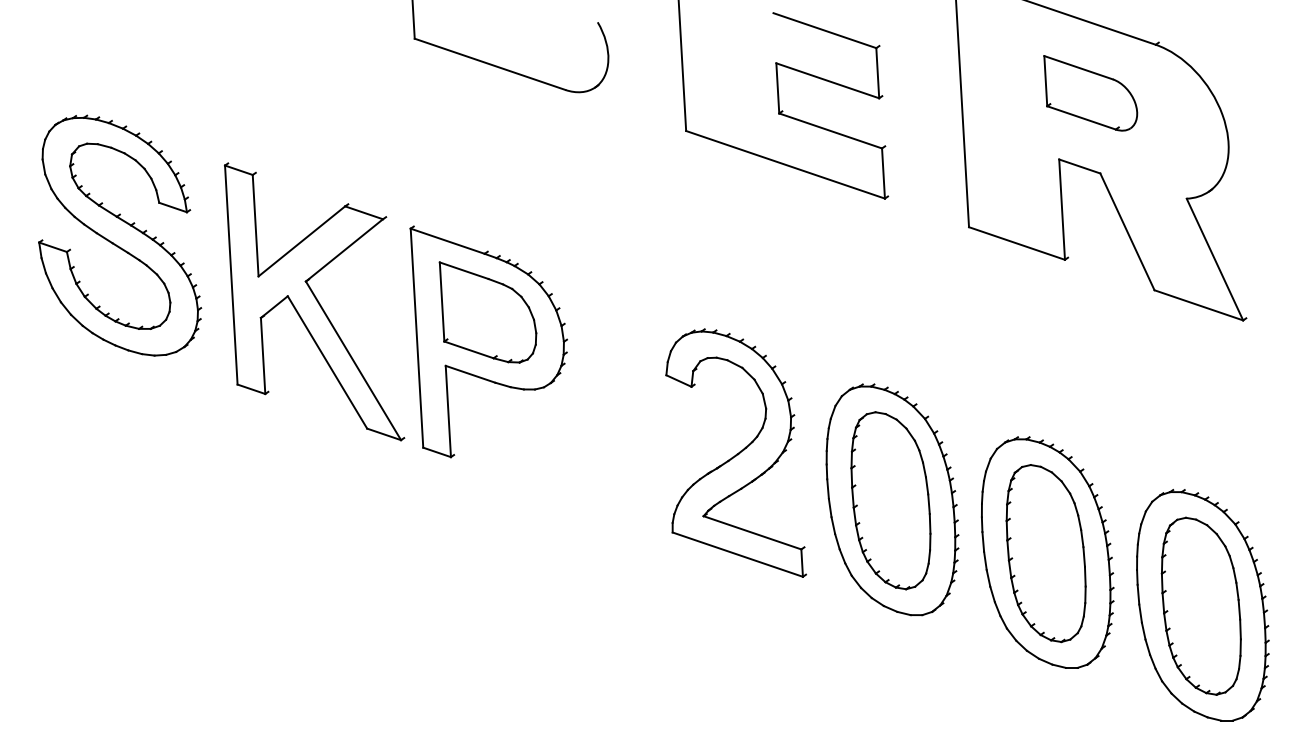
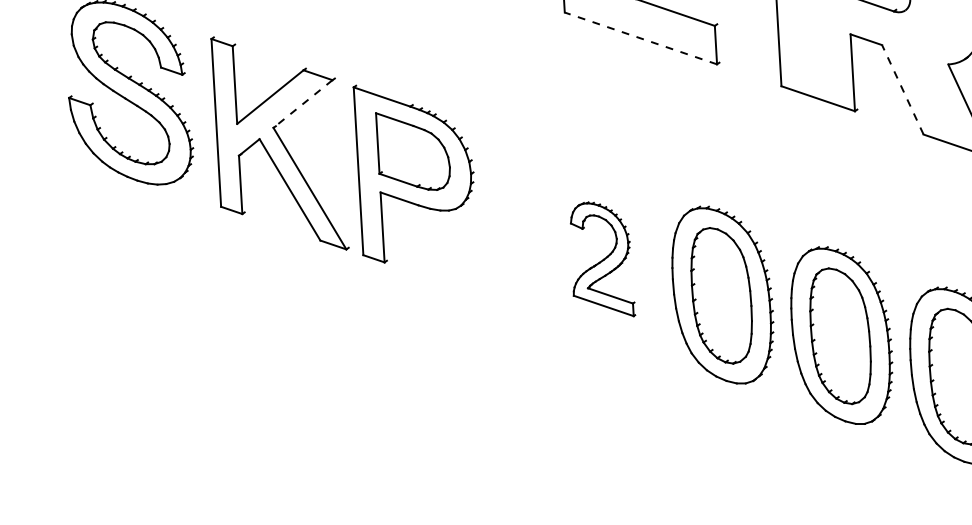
line: (785, 164) -> (640, 38), solid -> dashed
line: (1127, 231) -> (902, 89), solid -> dashed
line: (344, 250) -> (303, 104), solid -> dashed
part: (735, 452) -> (602, 258), size x0.6

